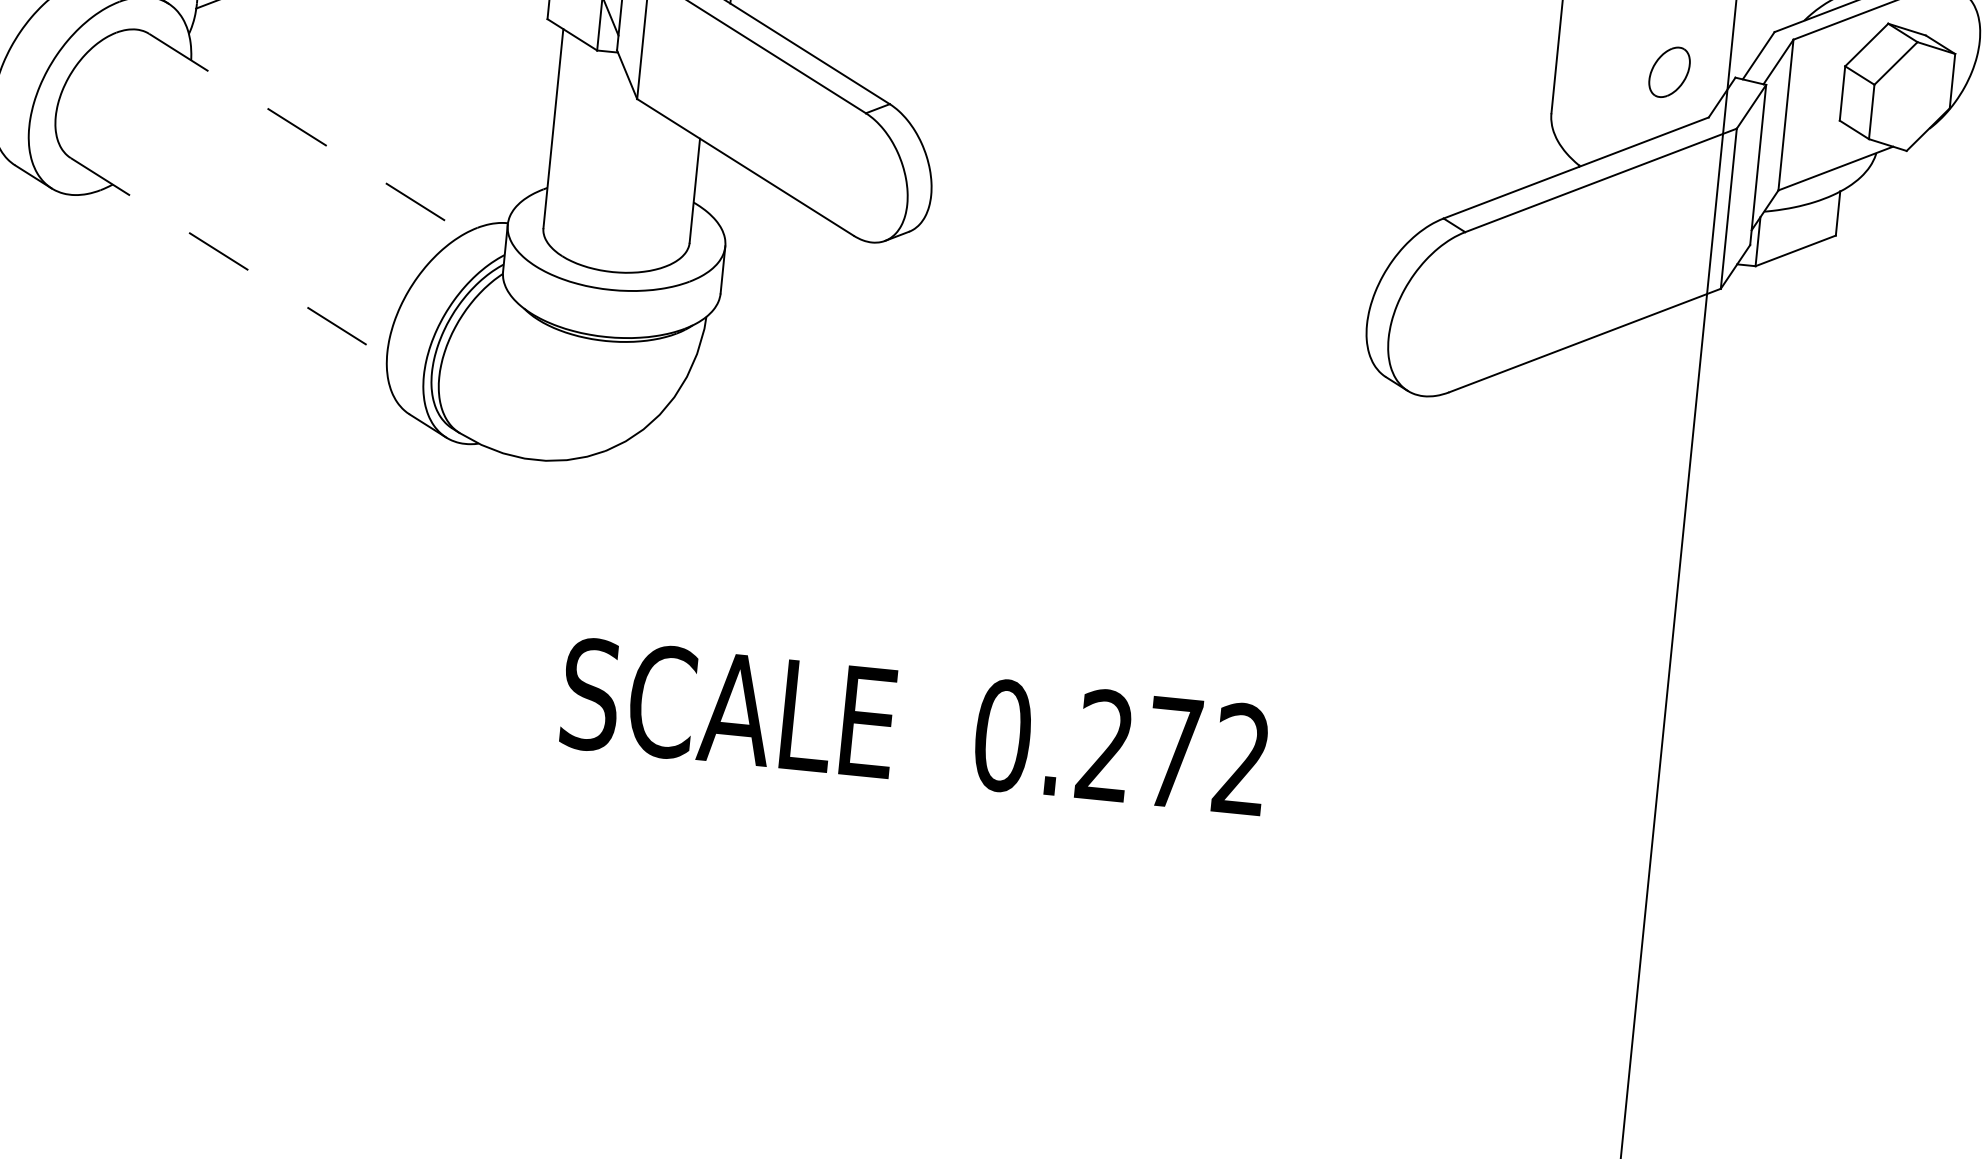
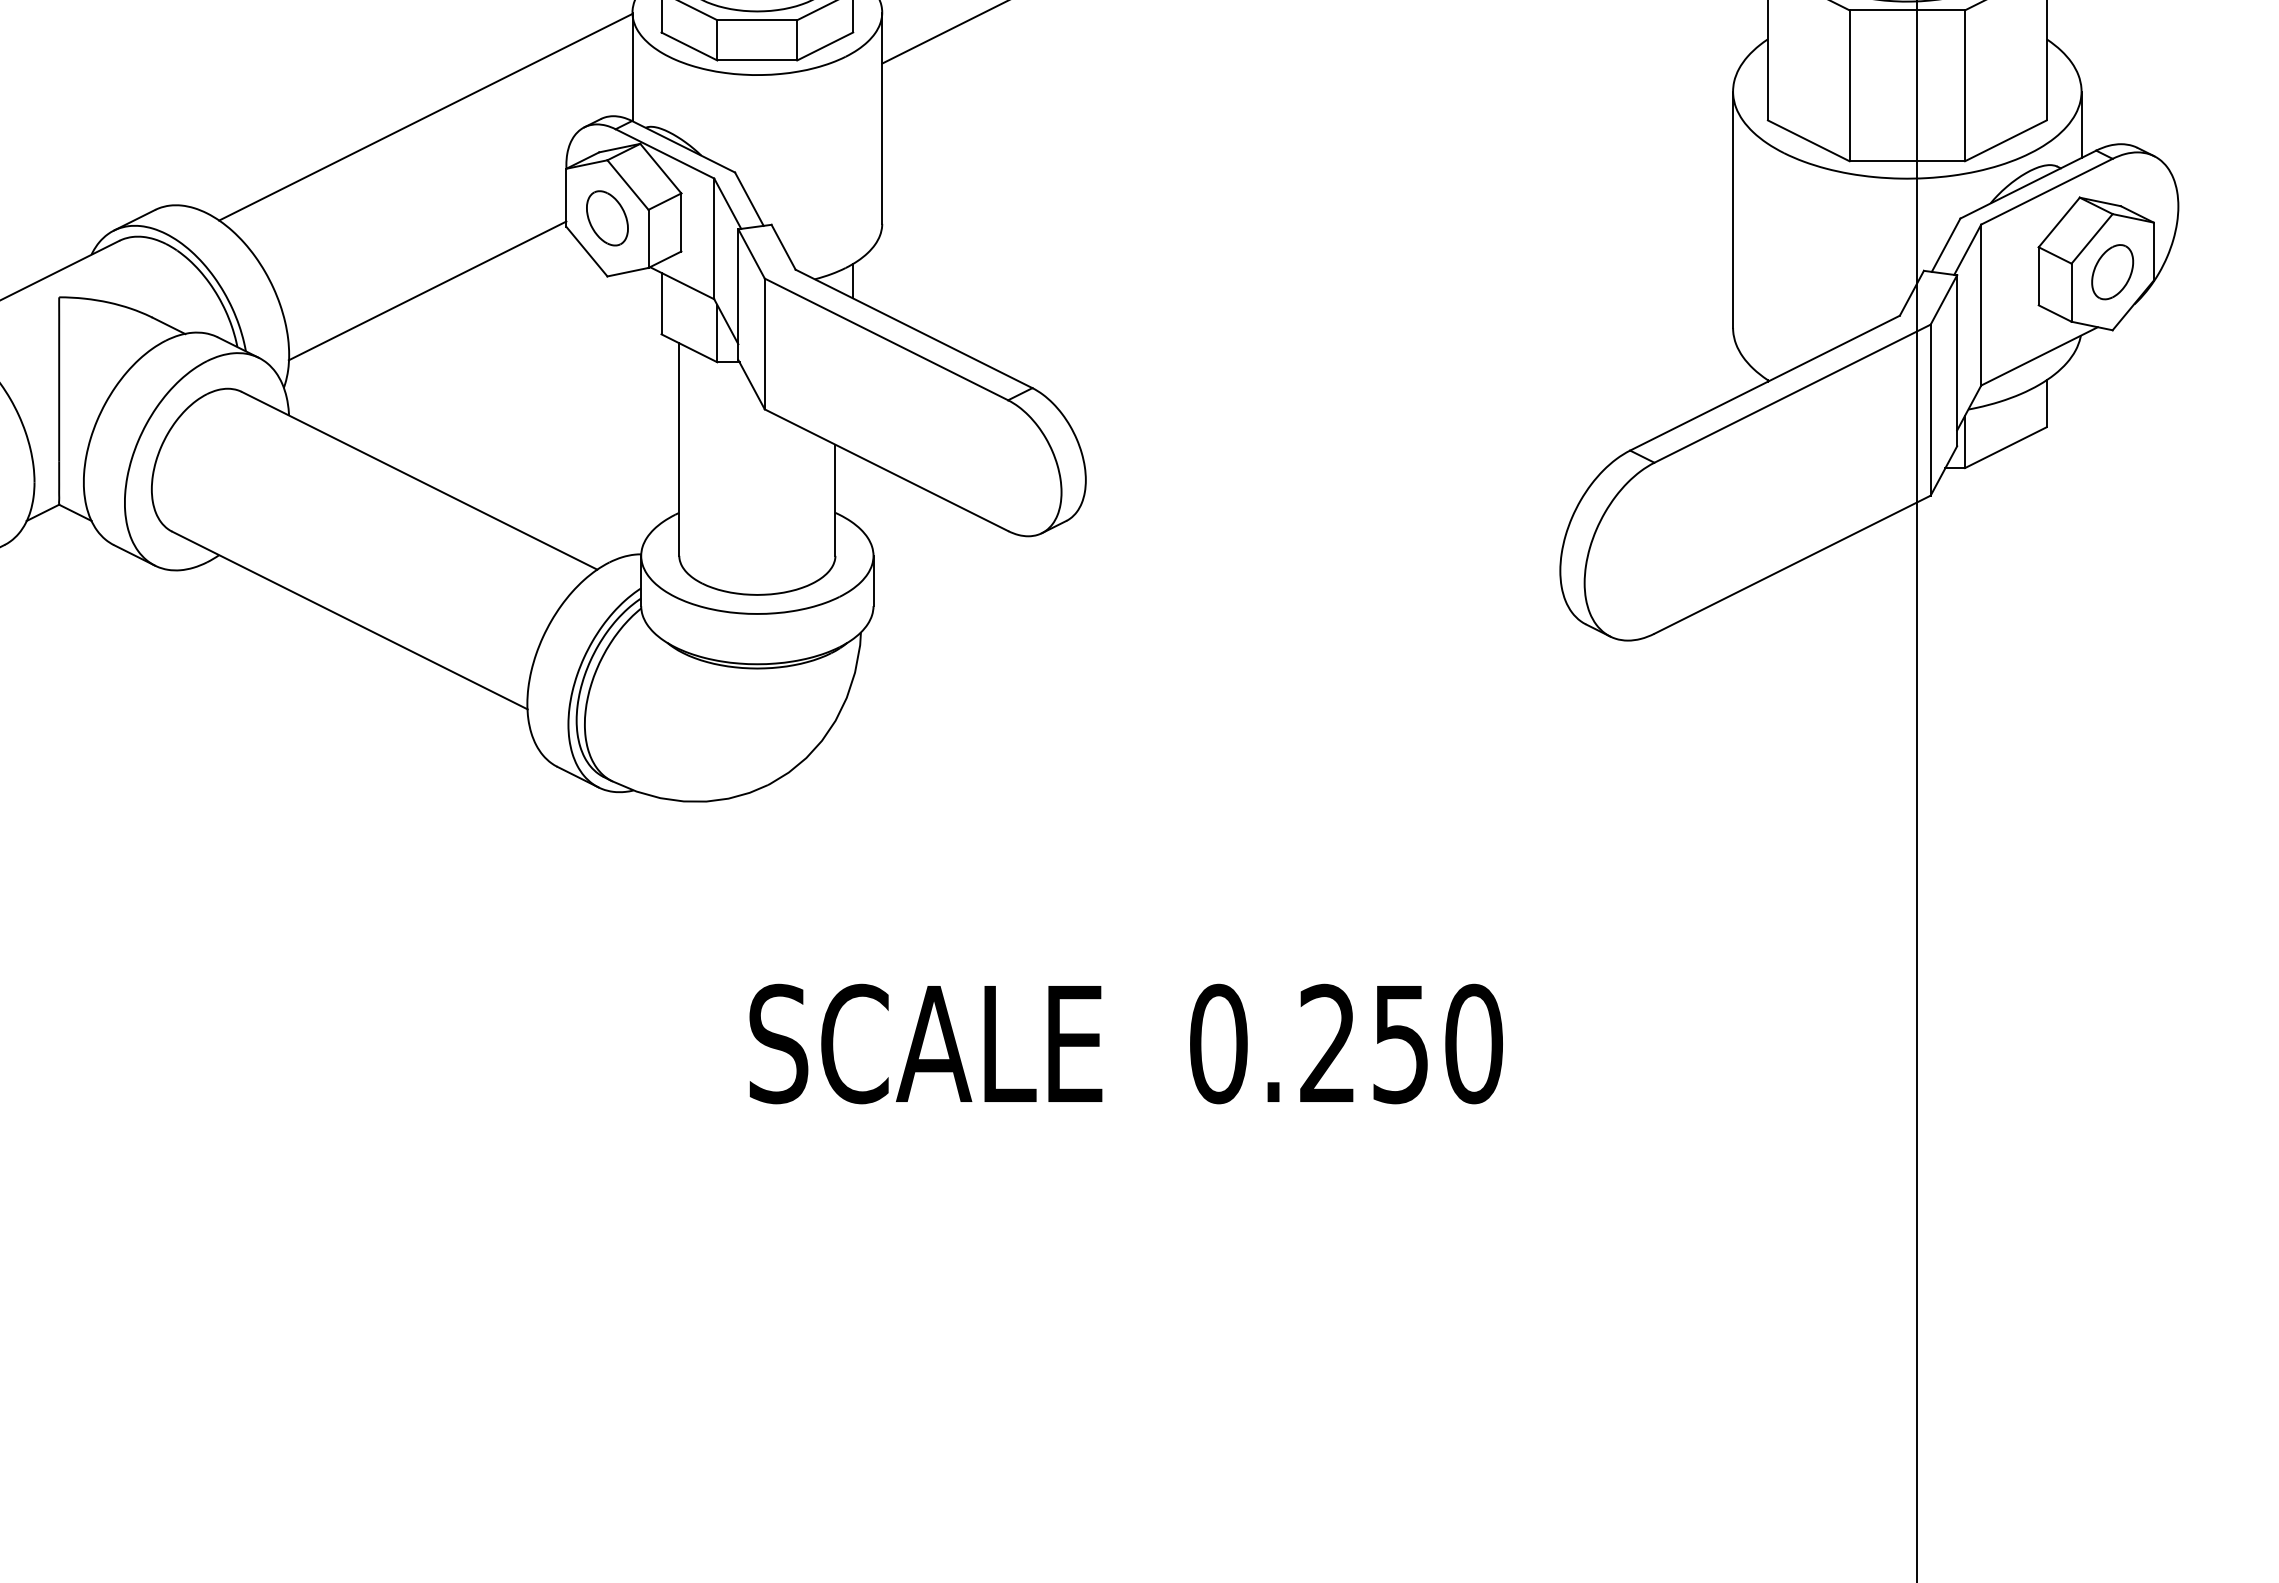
part: (1669, 72) -> (2112, 272), moved
line: (307, 133) -> (419, 480), dashed -> solid
line: (228, 257) -> (349, 620), dashed -> solid
text: (1207, 755) -> (1437, 1043), 0.272 -> 0.250

